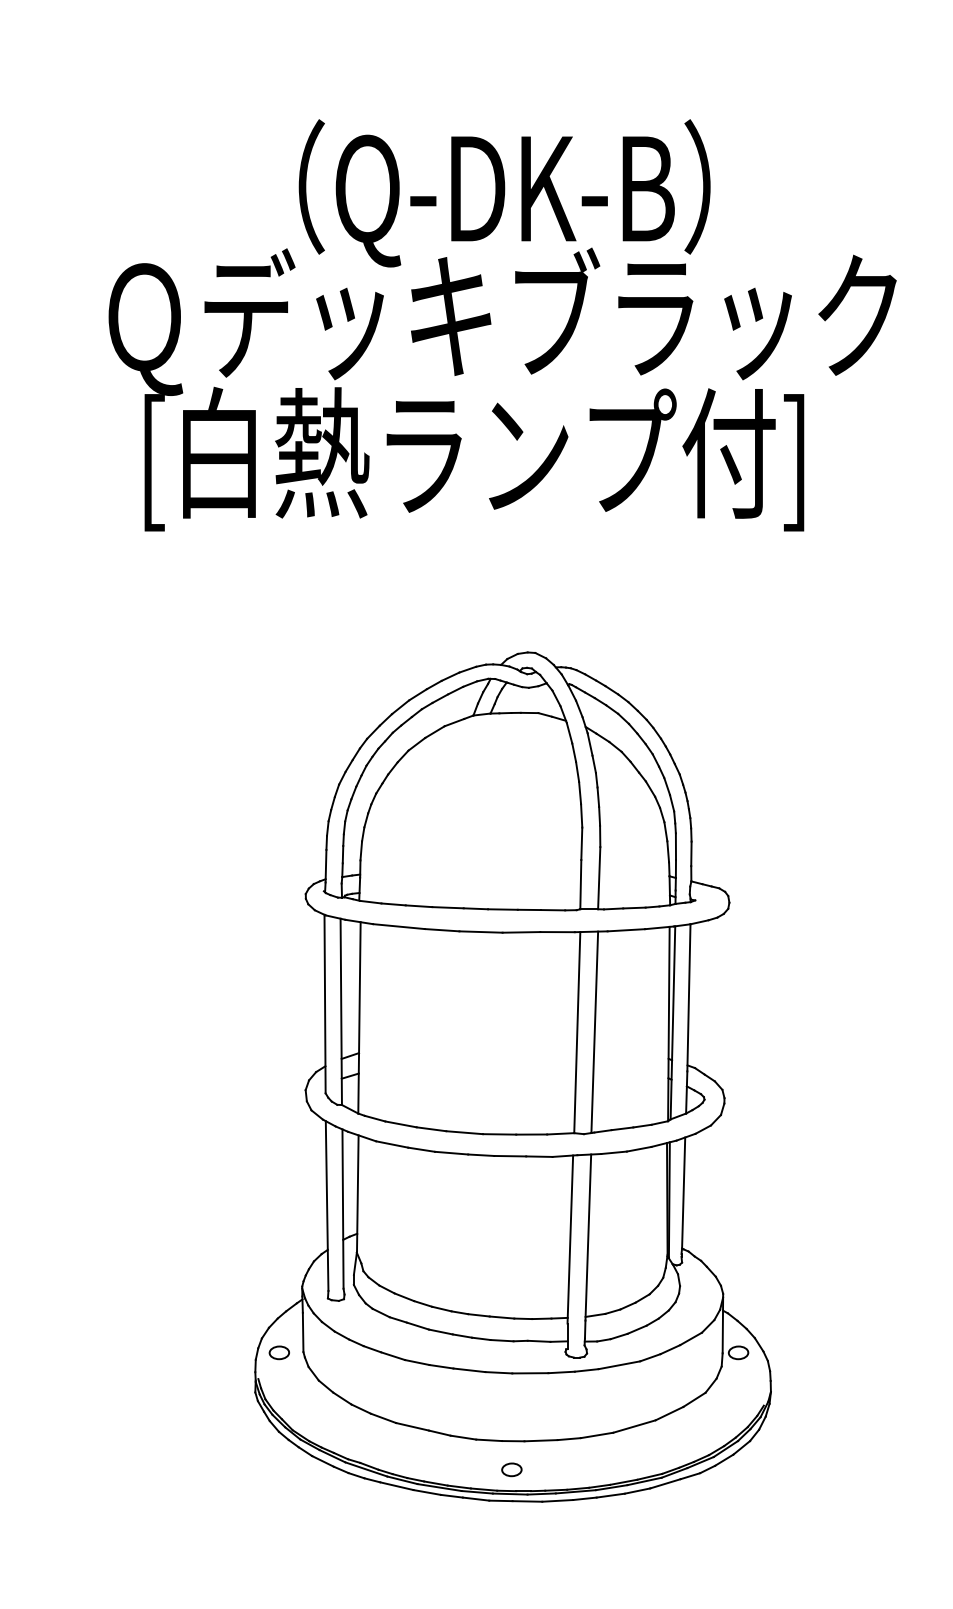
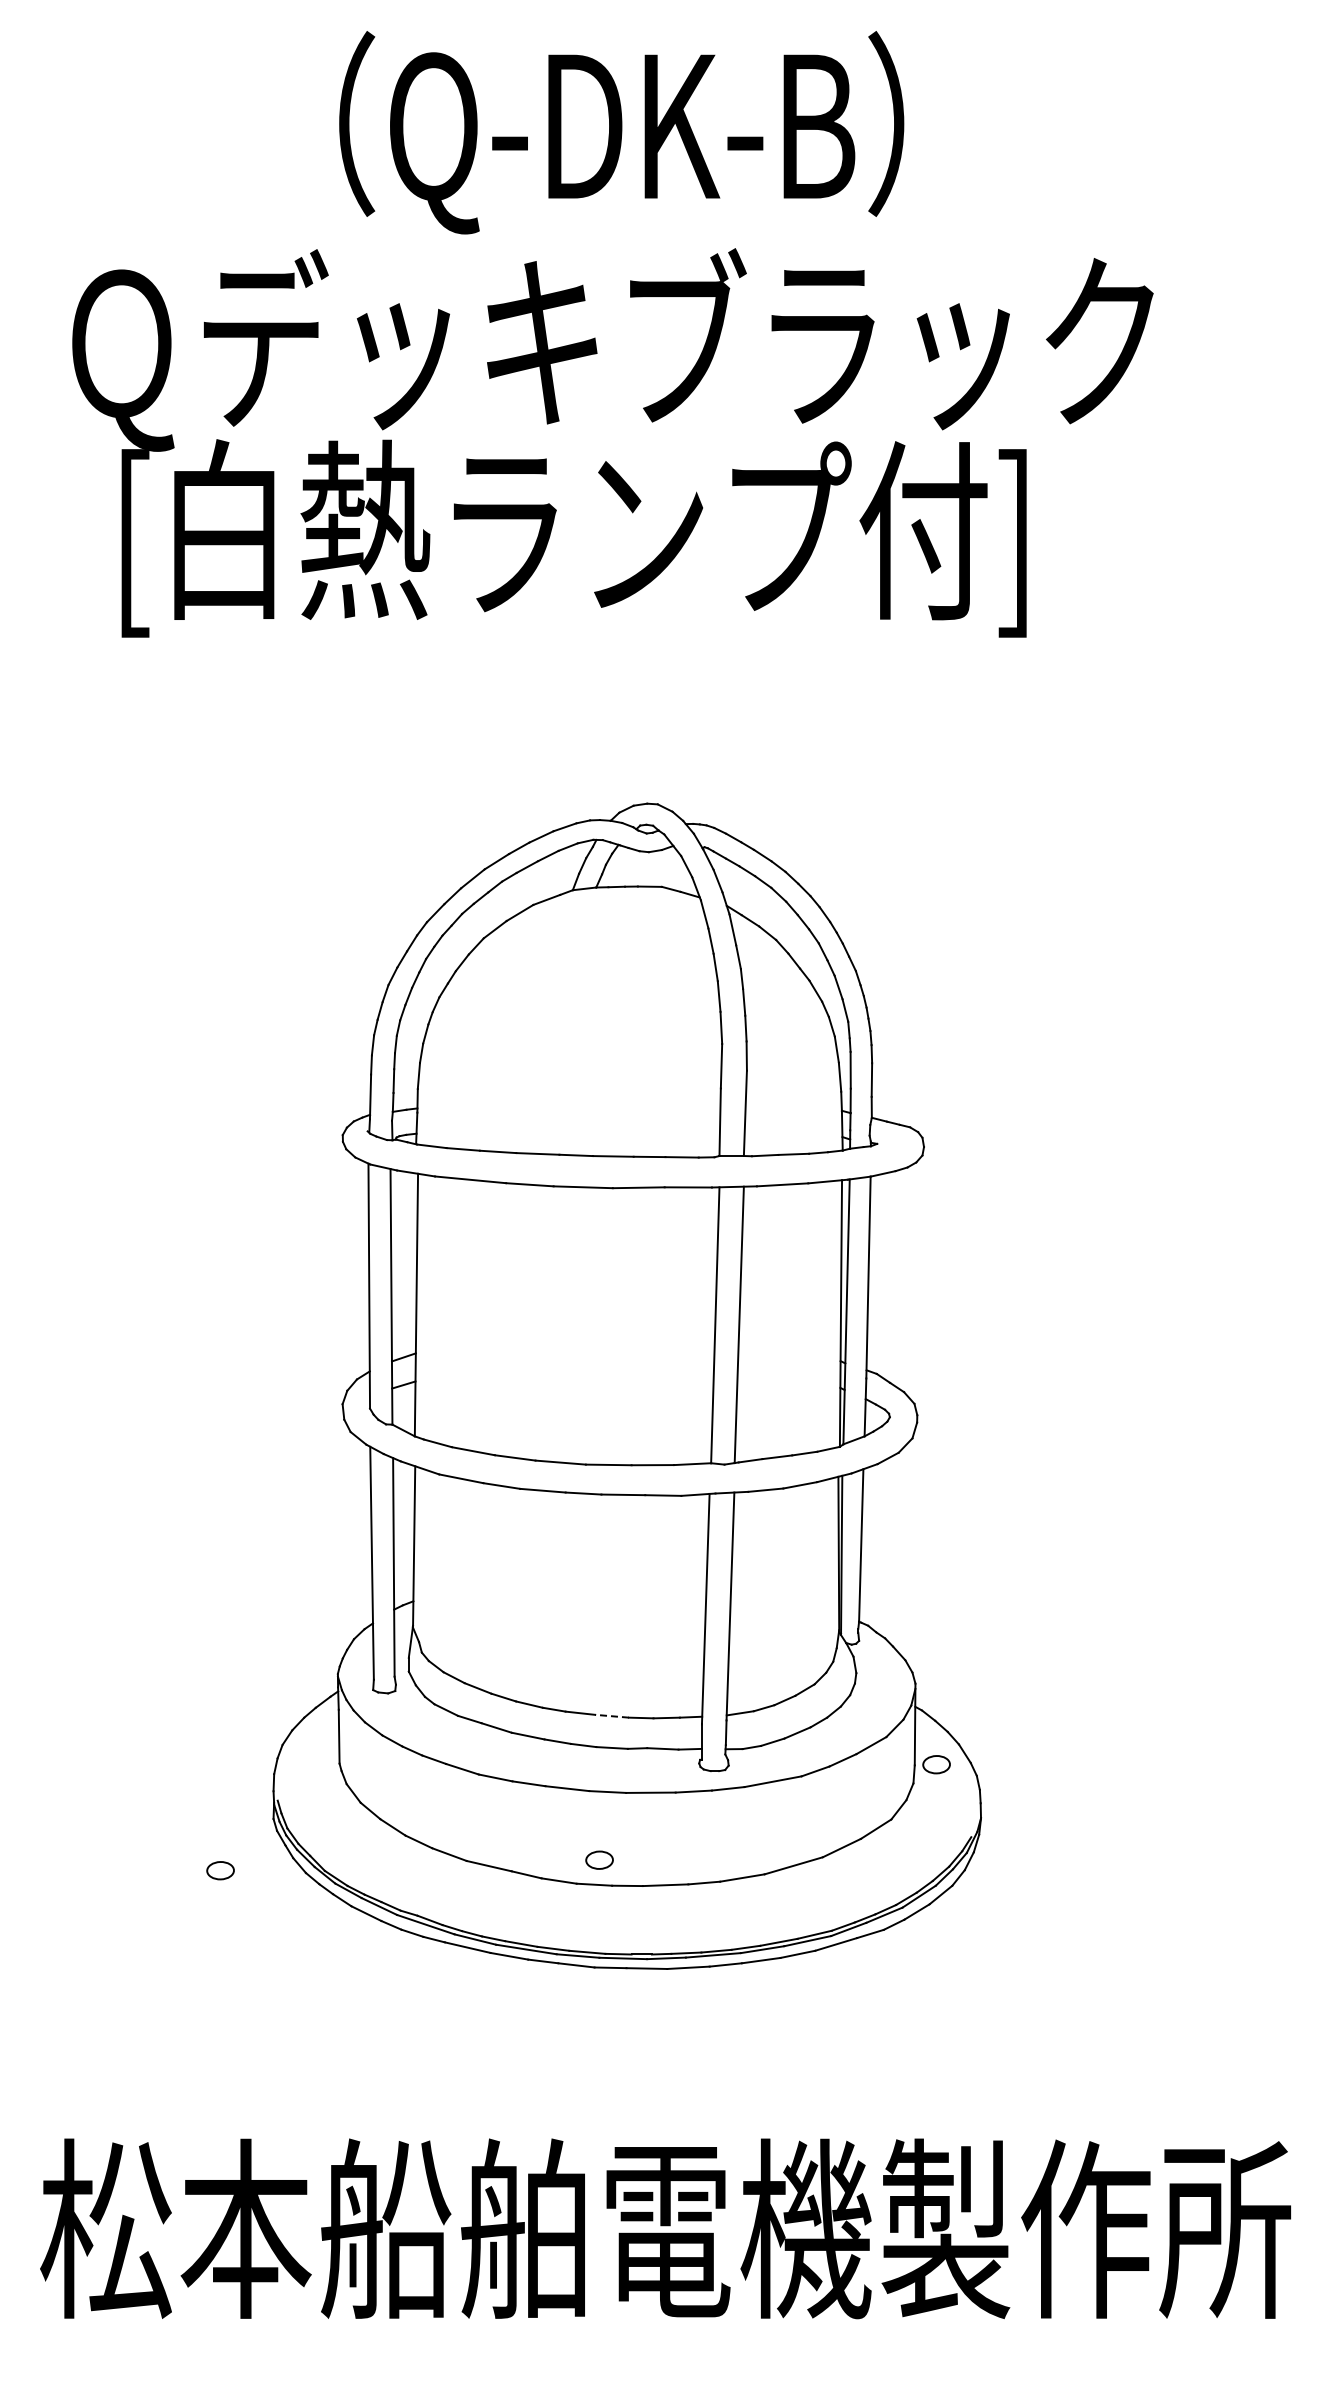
text: (504, 193) -> (621, 132), moved
line: (502, 1317) -> (612, 1716), solid -> dashed
part: (279, 1352) -> (220, 1870), moved
part: (511, 1469) -> (599, 1859), moved

